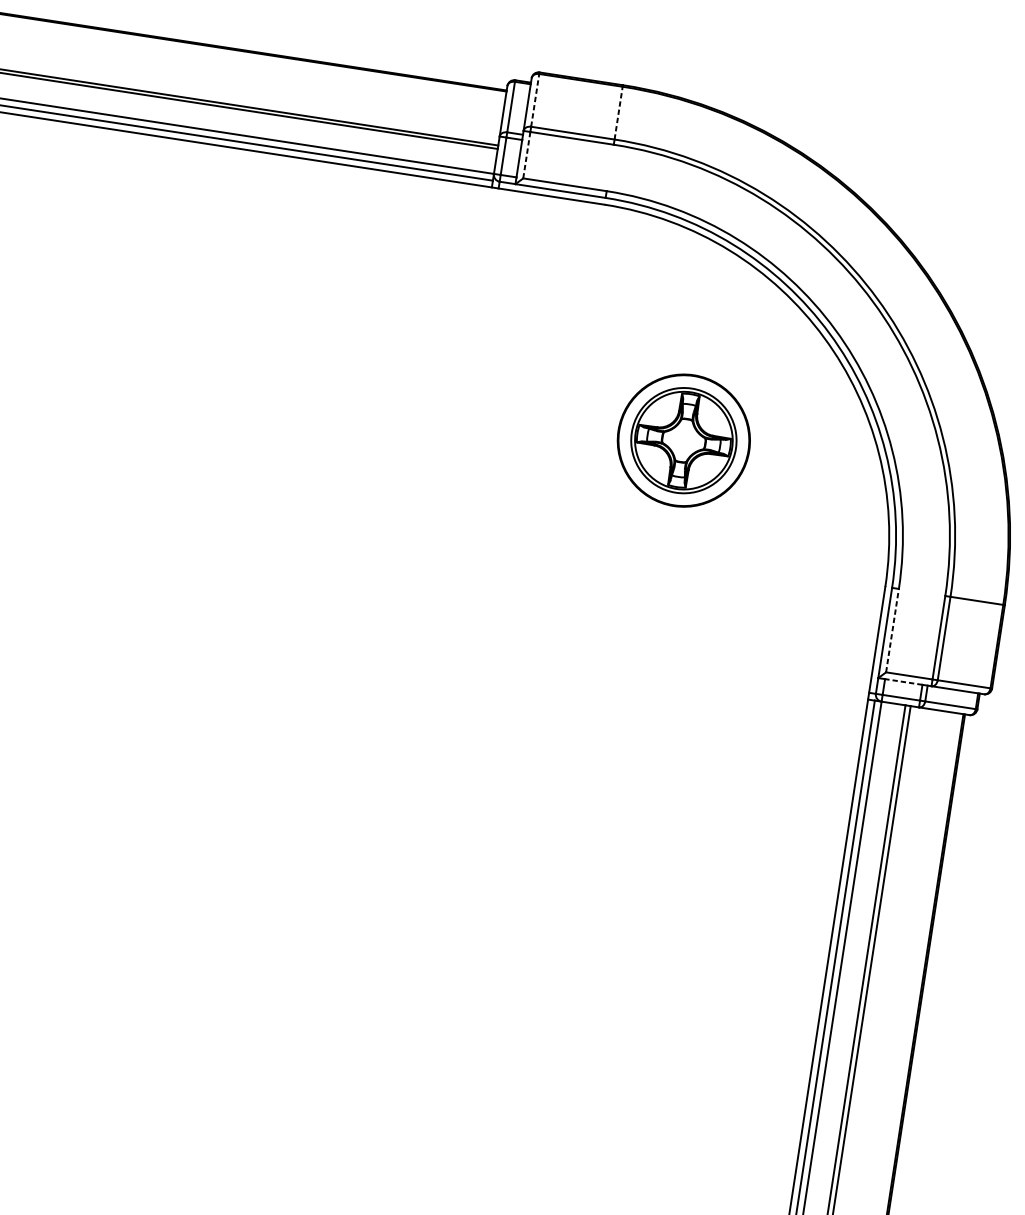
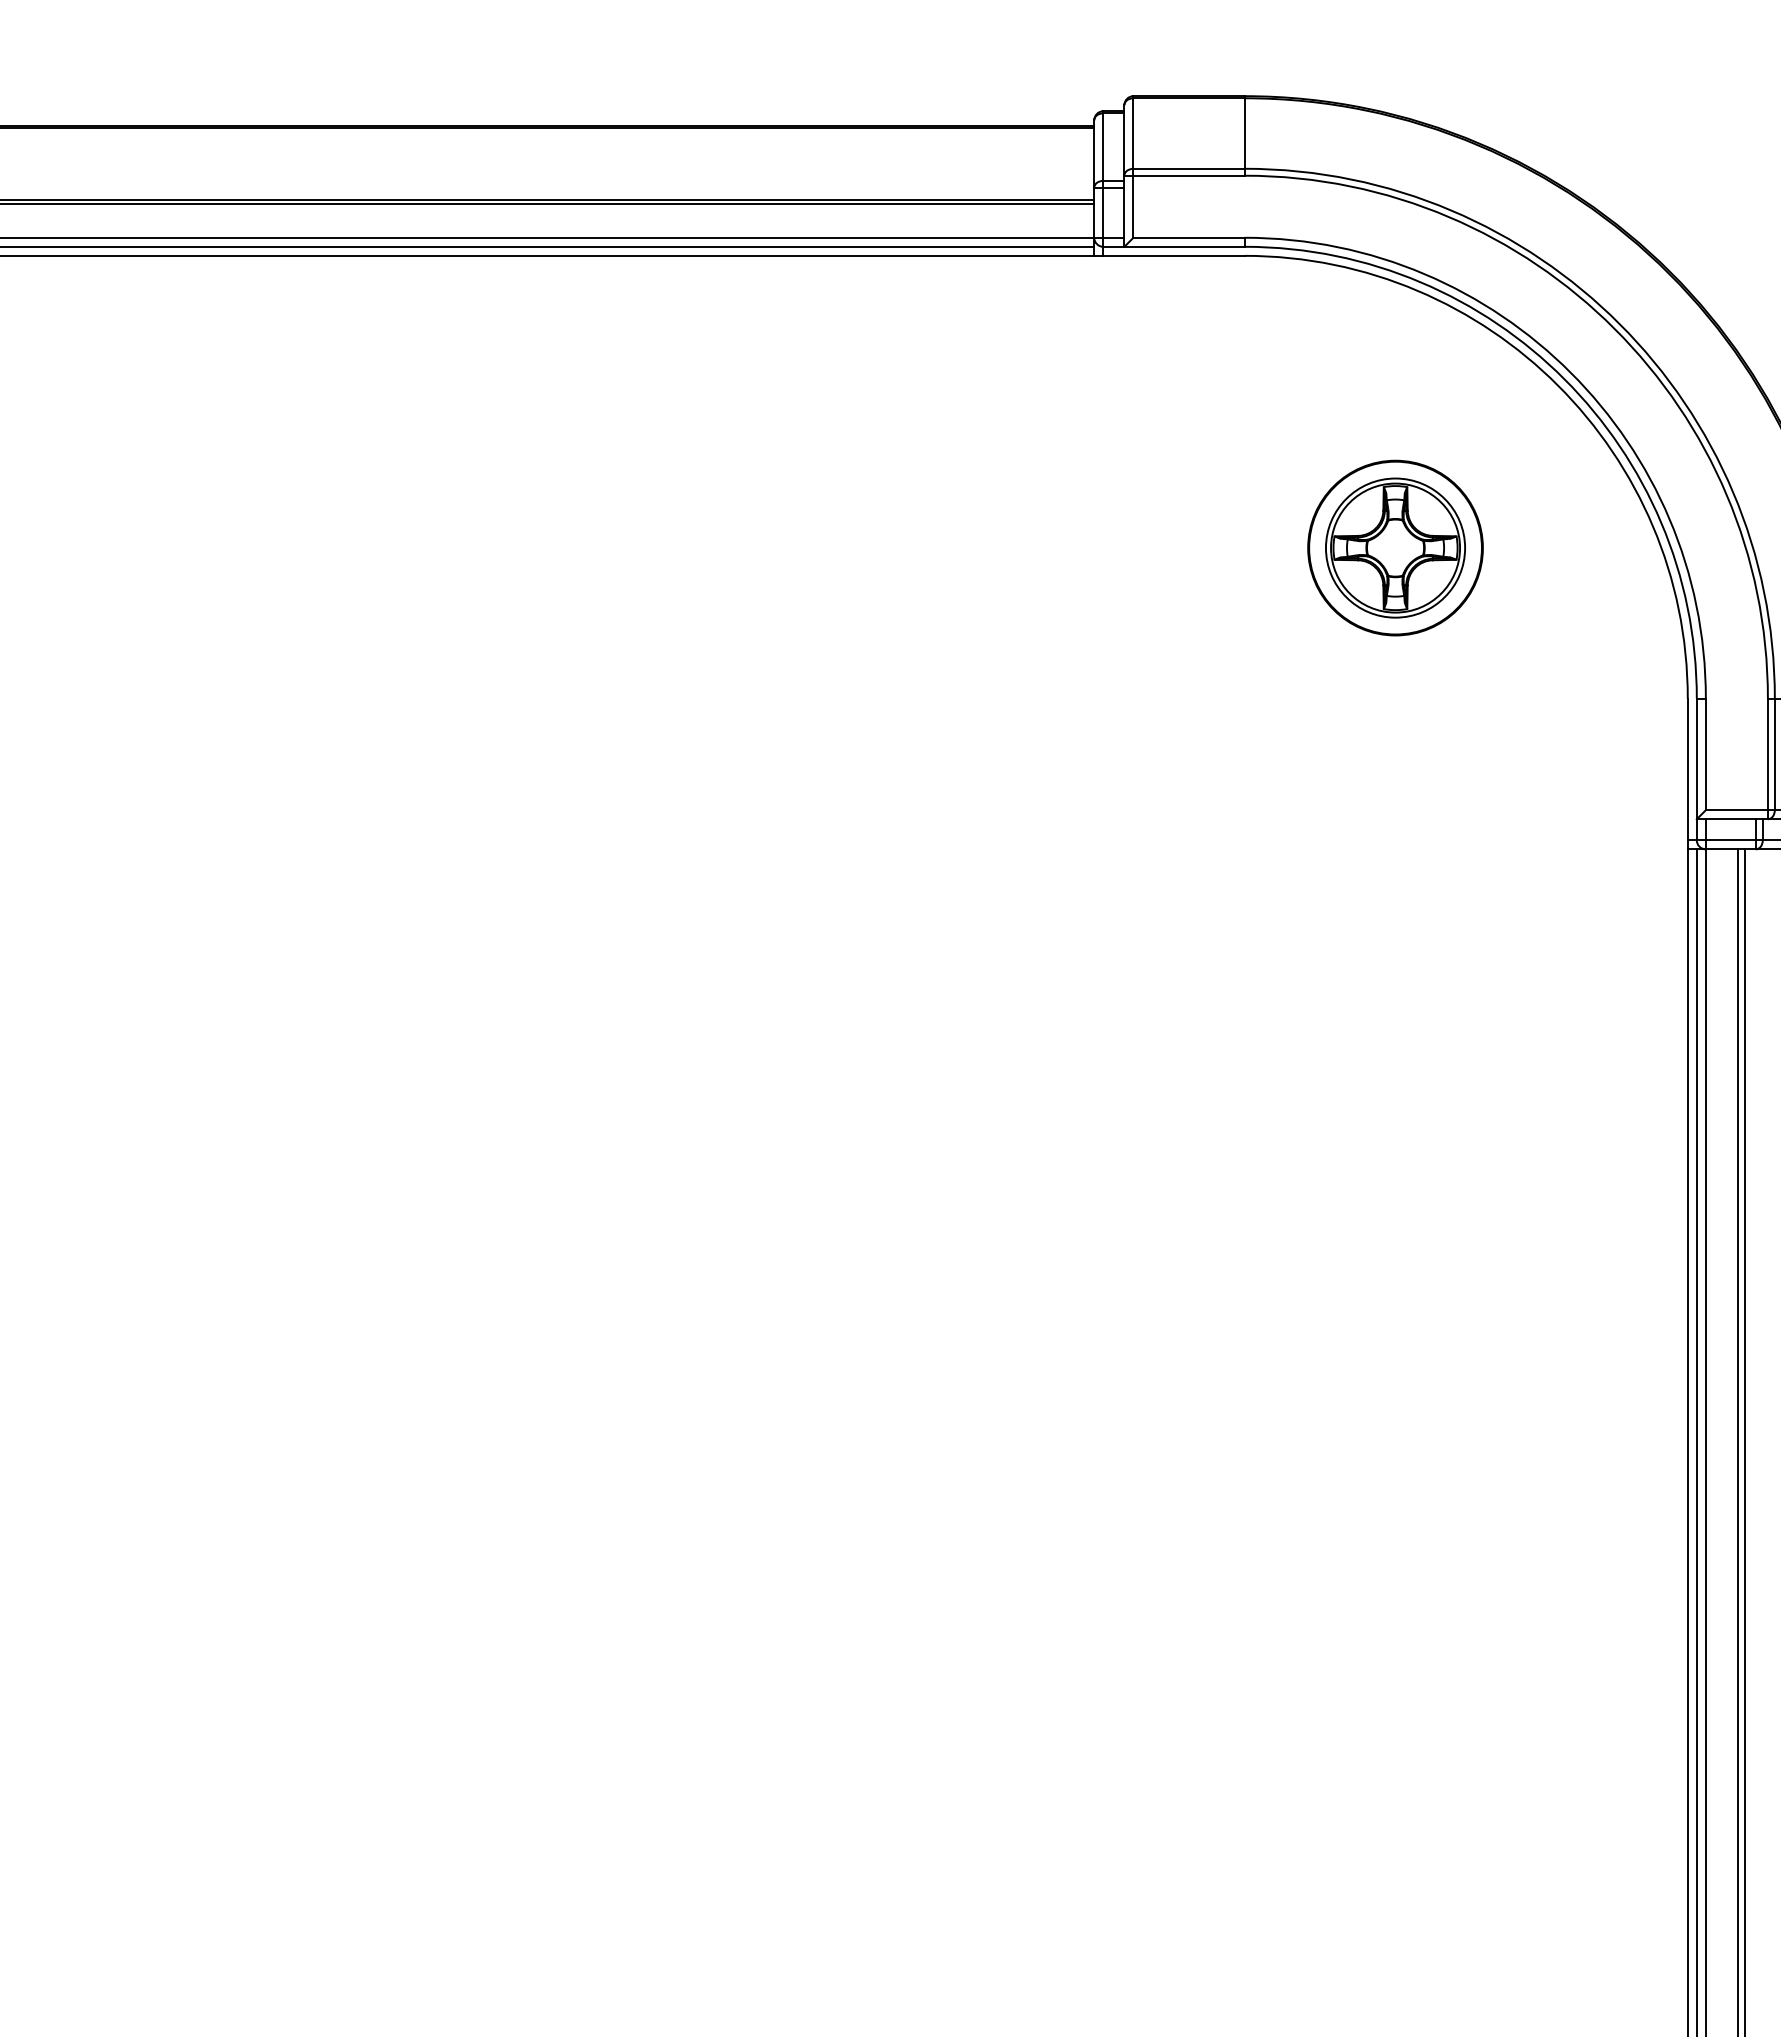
line: (535, 100) -> (1133, 133), dashed -> solid
line: (618, 113) -> (1244, 133), dashed -> solid
line: (526, 155) -> (1133, 206), dashed -> solid
line: (892, 630) -> (1705, 754), dashed -> solid
line: (903, 682) -> (1730, 819), dashed -> solid

